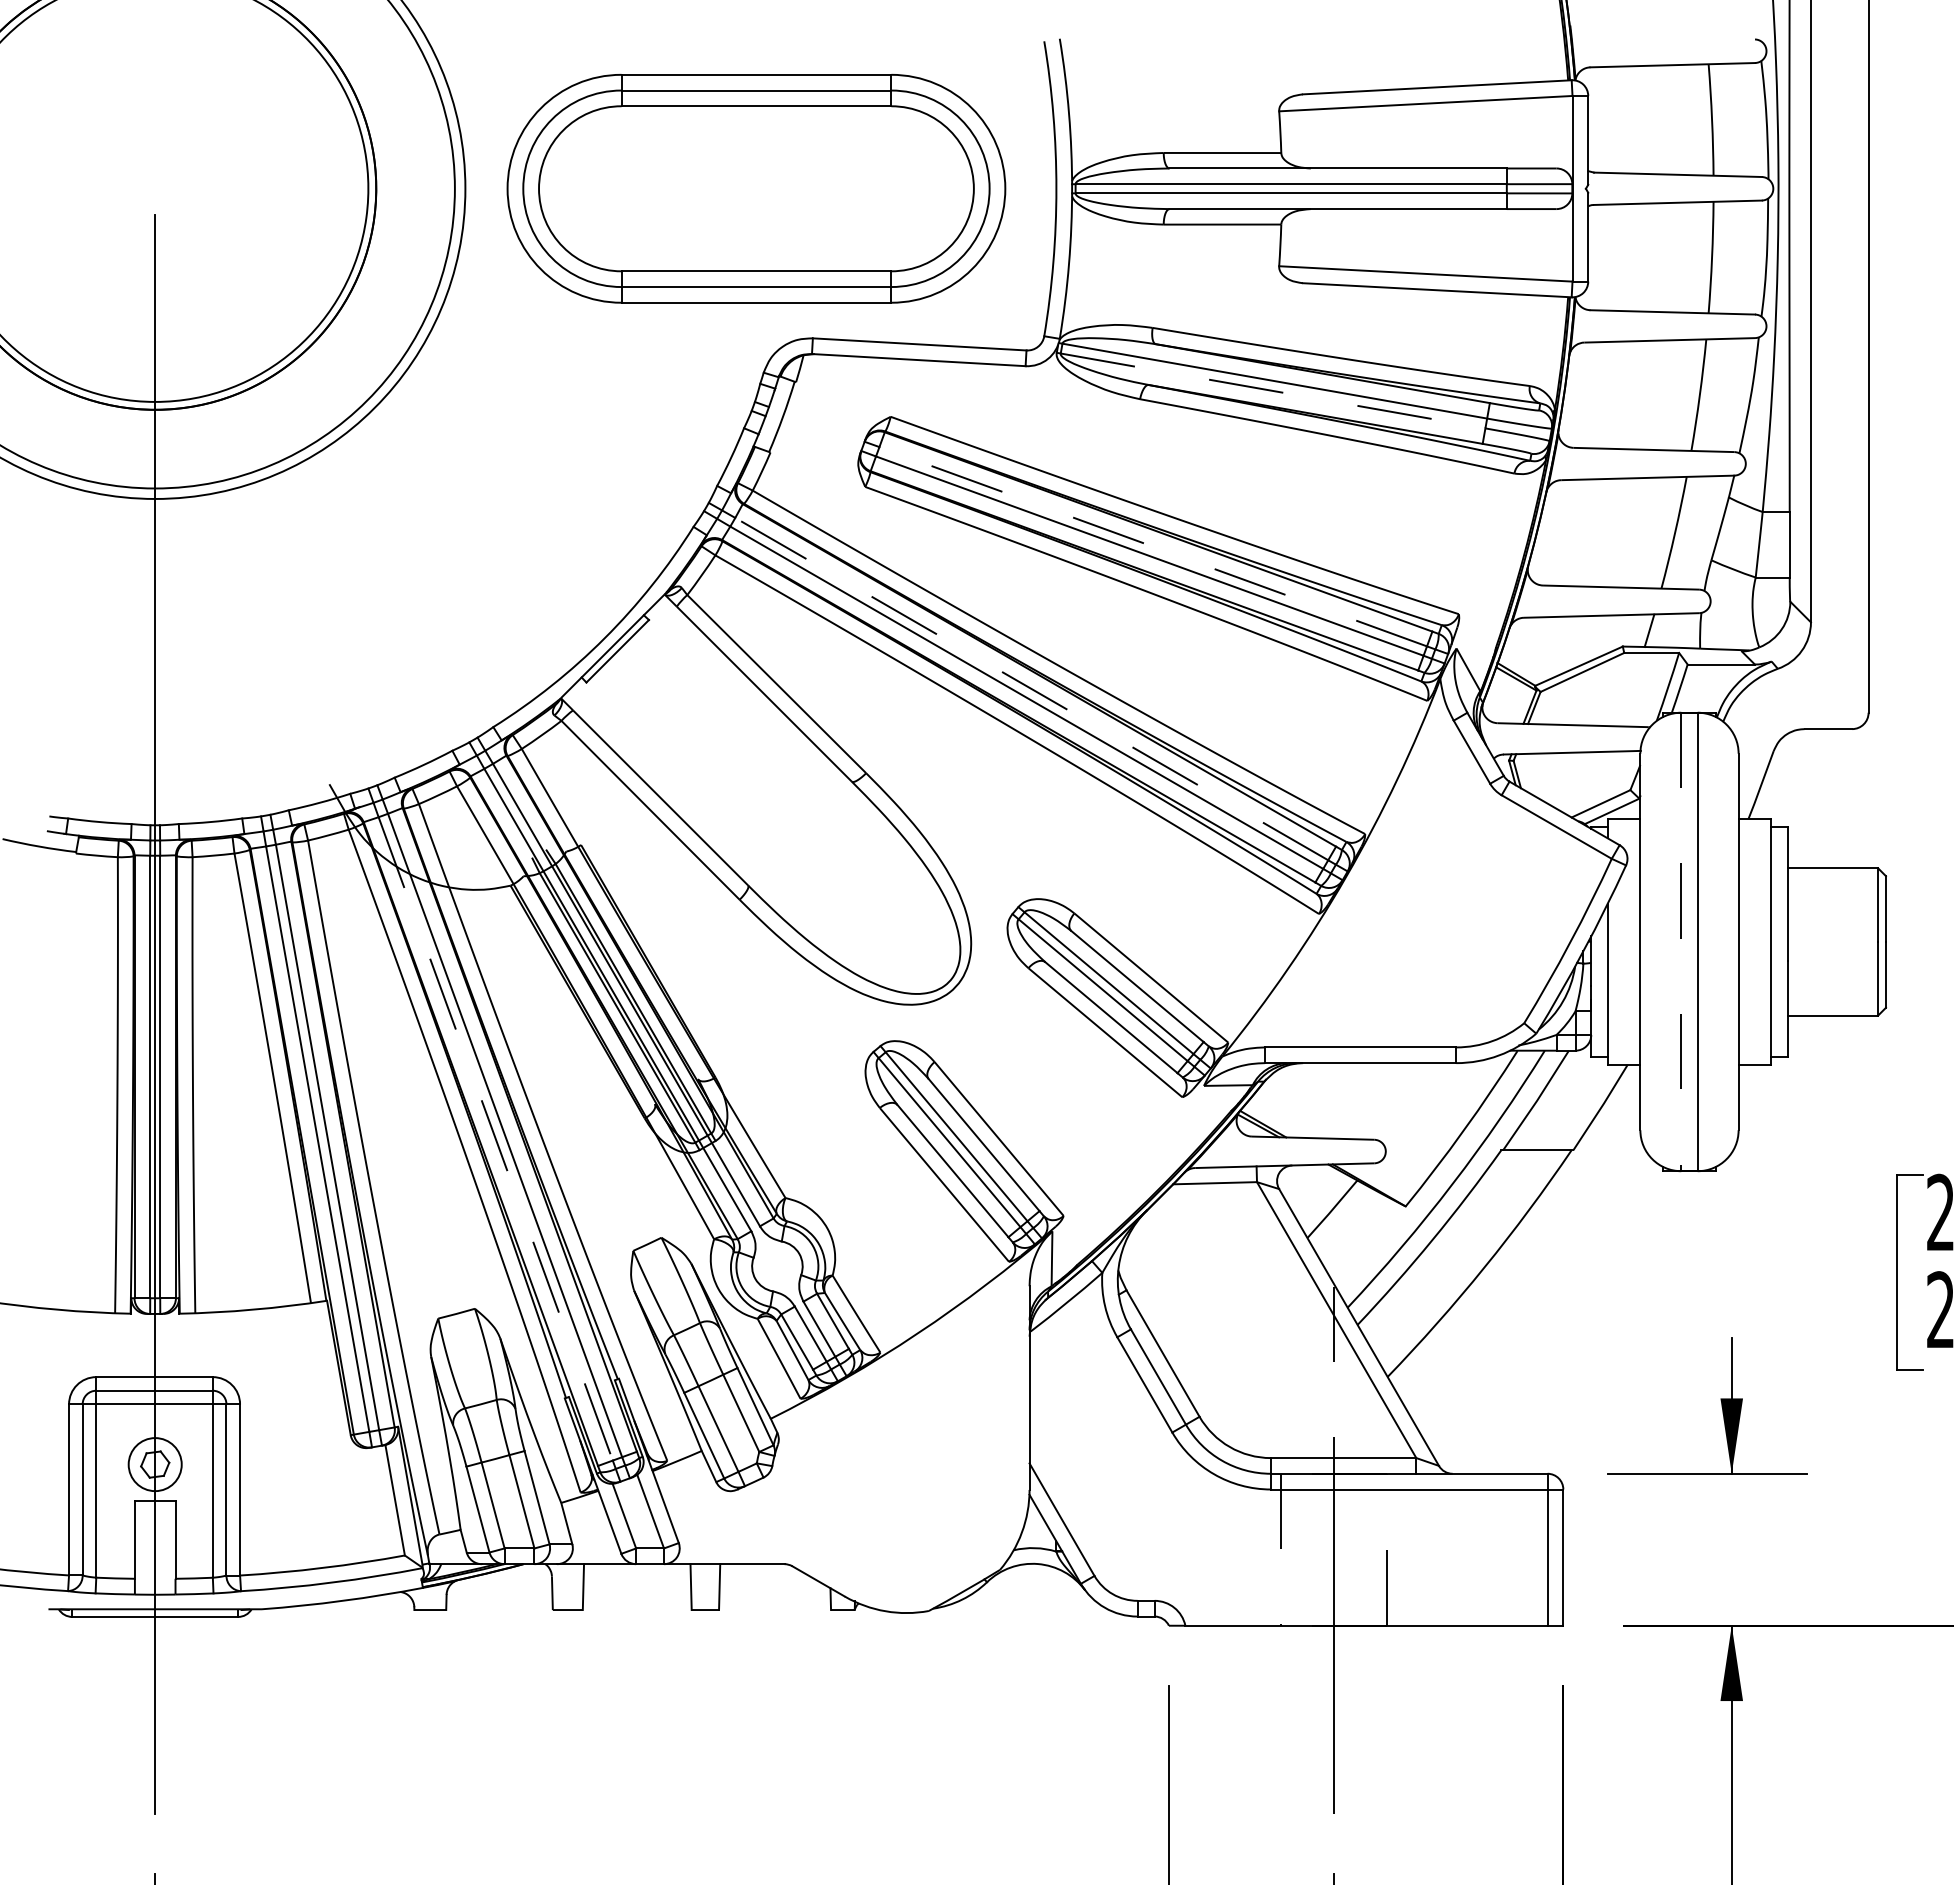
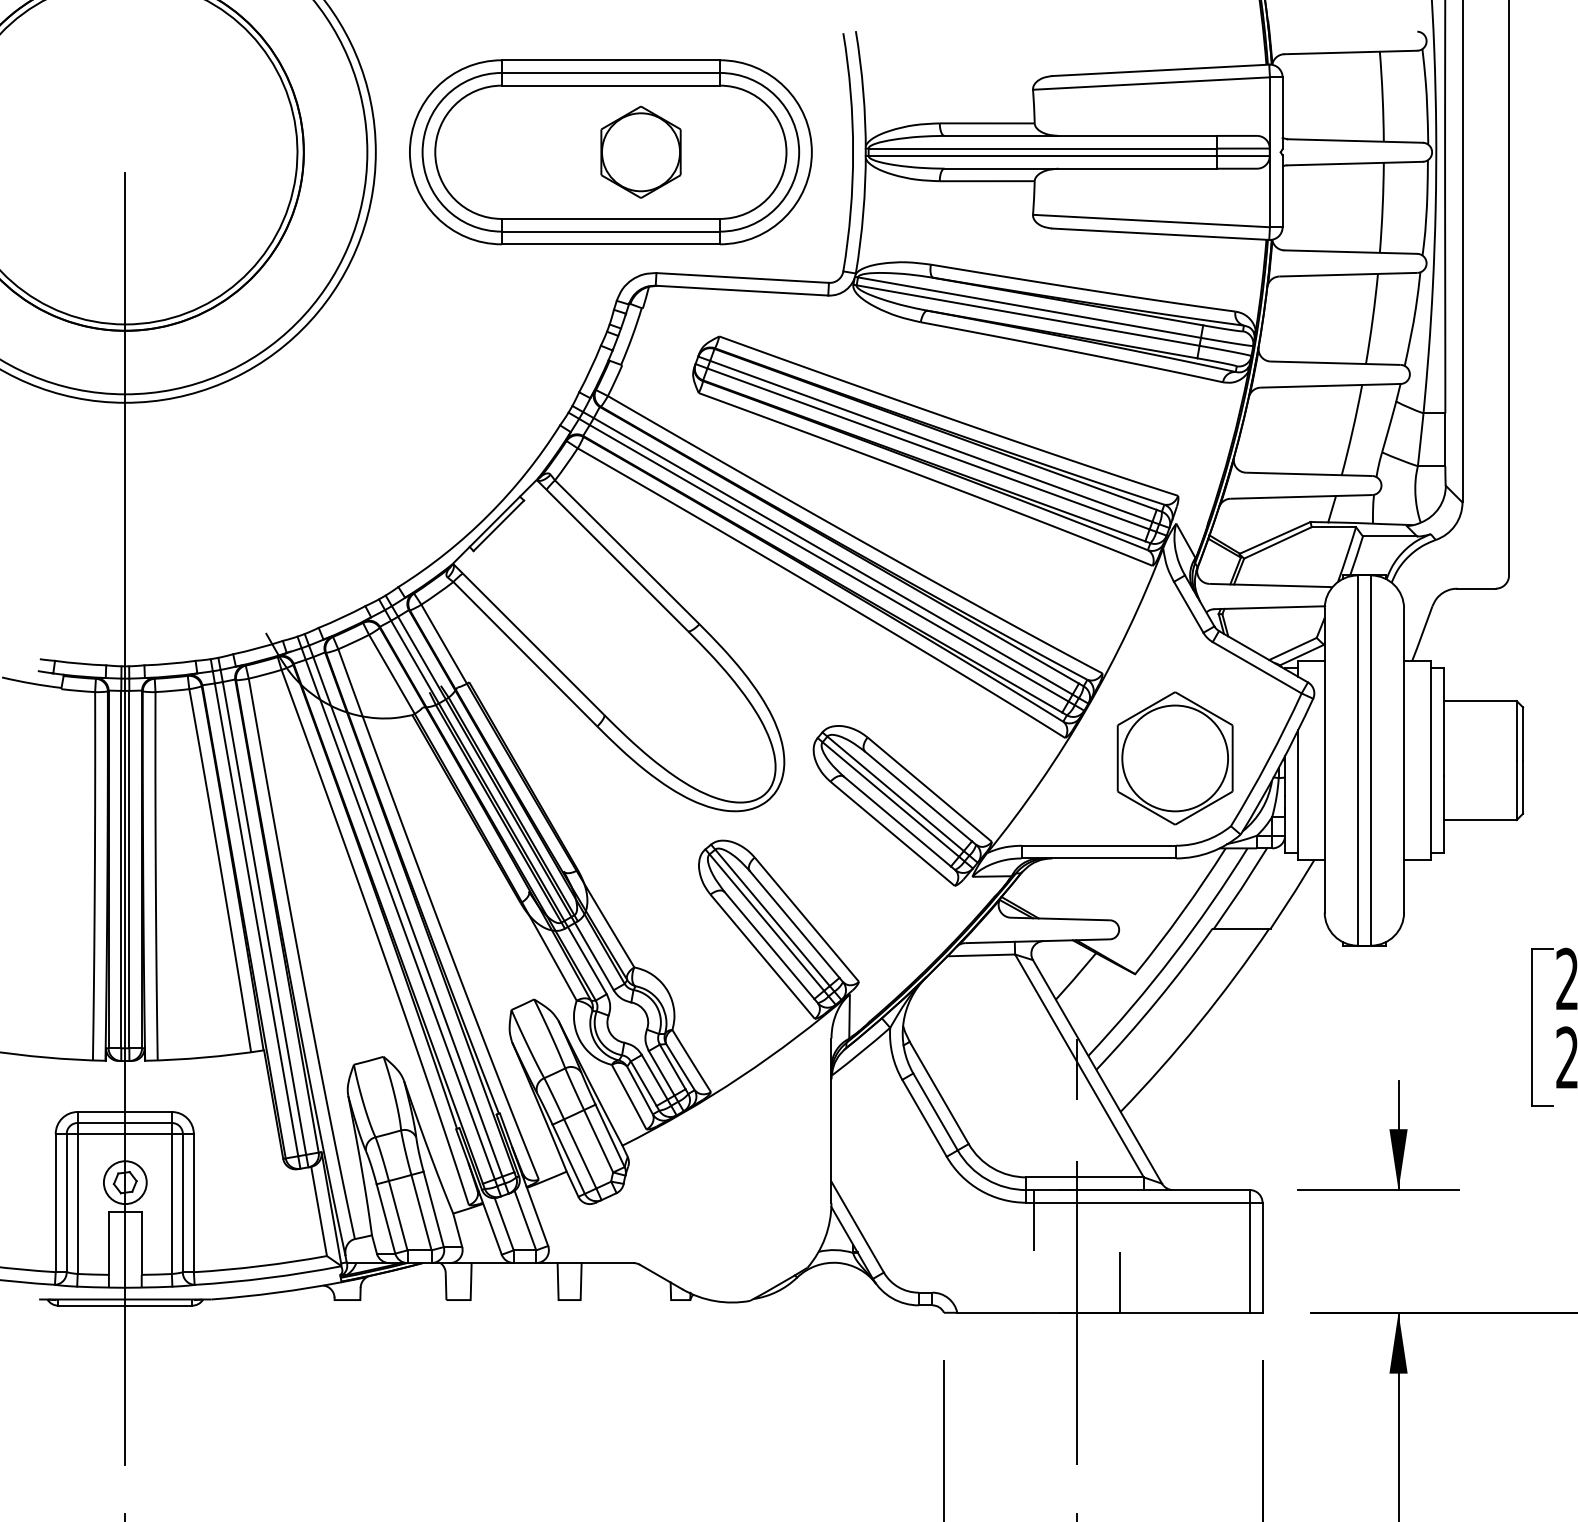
part: (793, 188) -> (640, 152), added
line: (1273, 390) -> (1028, 315), dashed -> solid
line: (1152, 546) -> (930, 441), dashed -> solid
line: (1031, 688) -> (833, 555), dashed -> solid
part: (1455, 938) -> (1175, 757), added
line: (1681, 942) -> (1357, 761), dashed -> solid
line: (495, 1139) -> (400, 920), dashed -> solid

